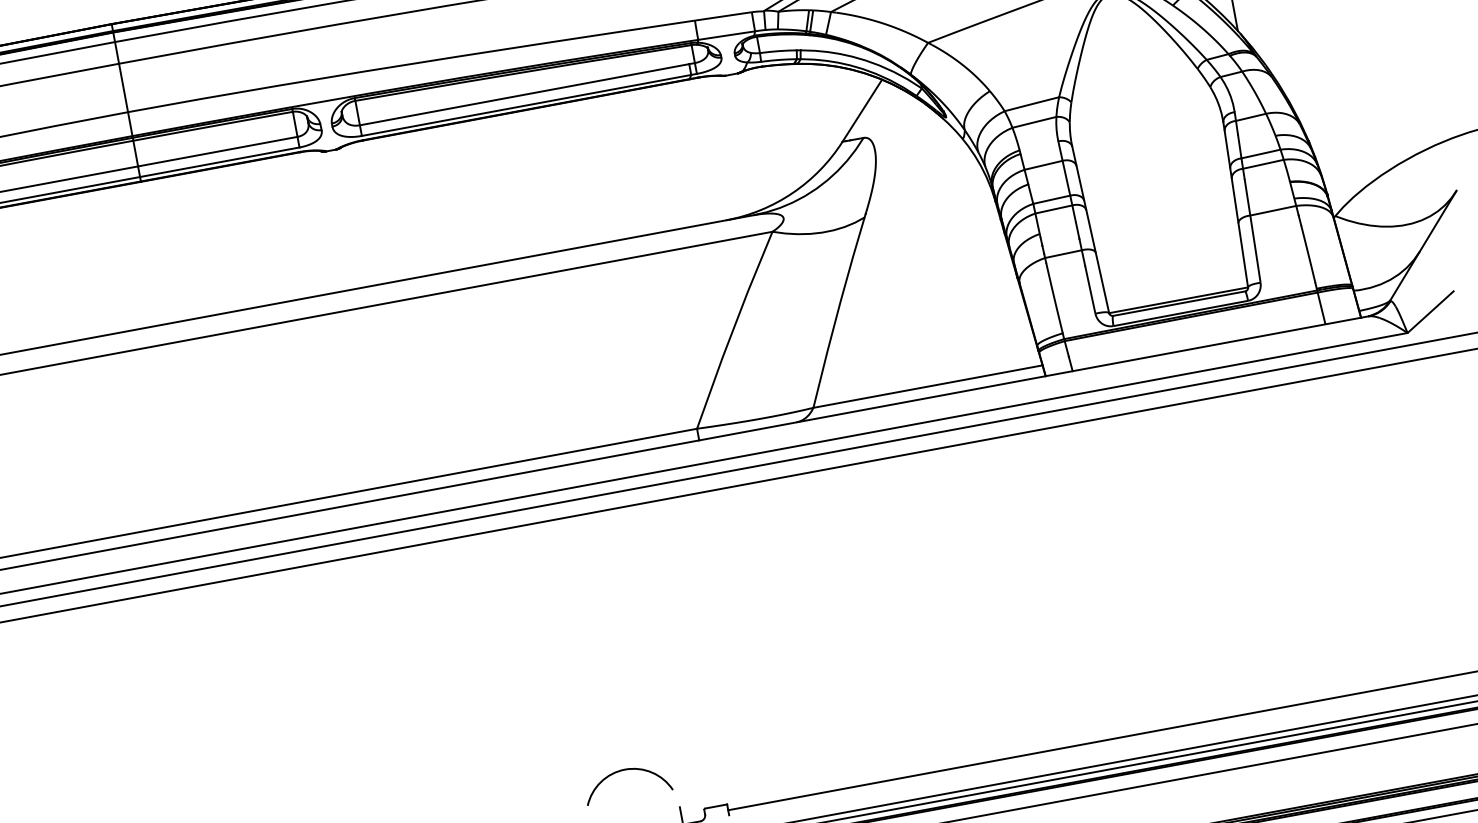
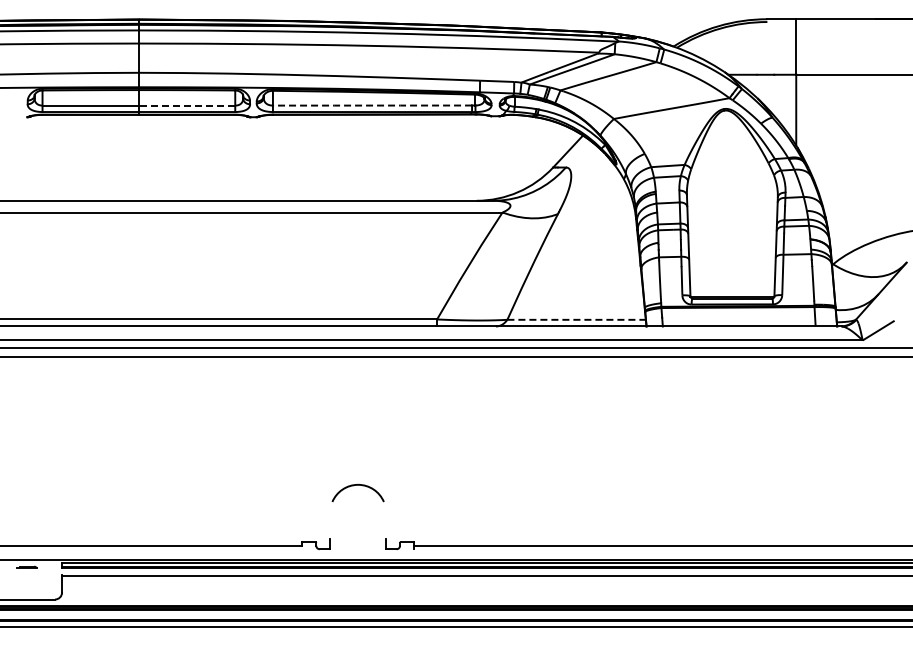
line: (522, 94) -> (371, 105), solid -> dashed
line: (216, 151) -> (186, 105), solid -> dashed
line: (929, 385) -> (577, 319), solid -> dashed
arc: (624, 770) -> (357, 485), moved

